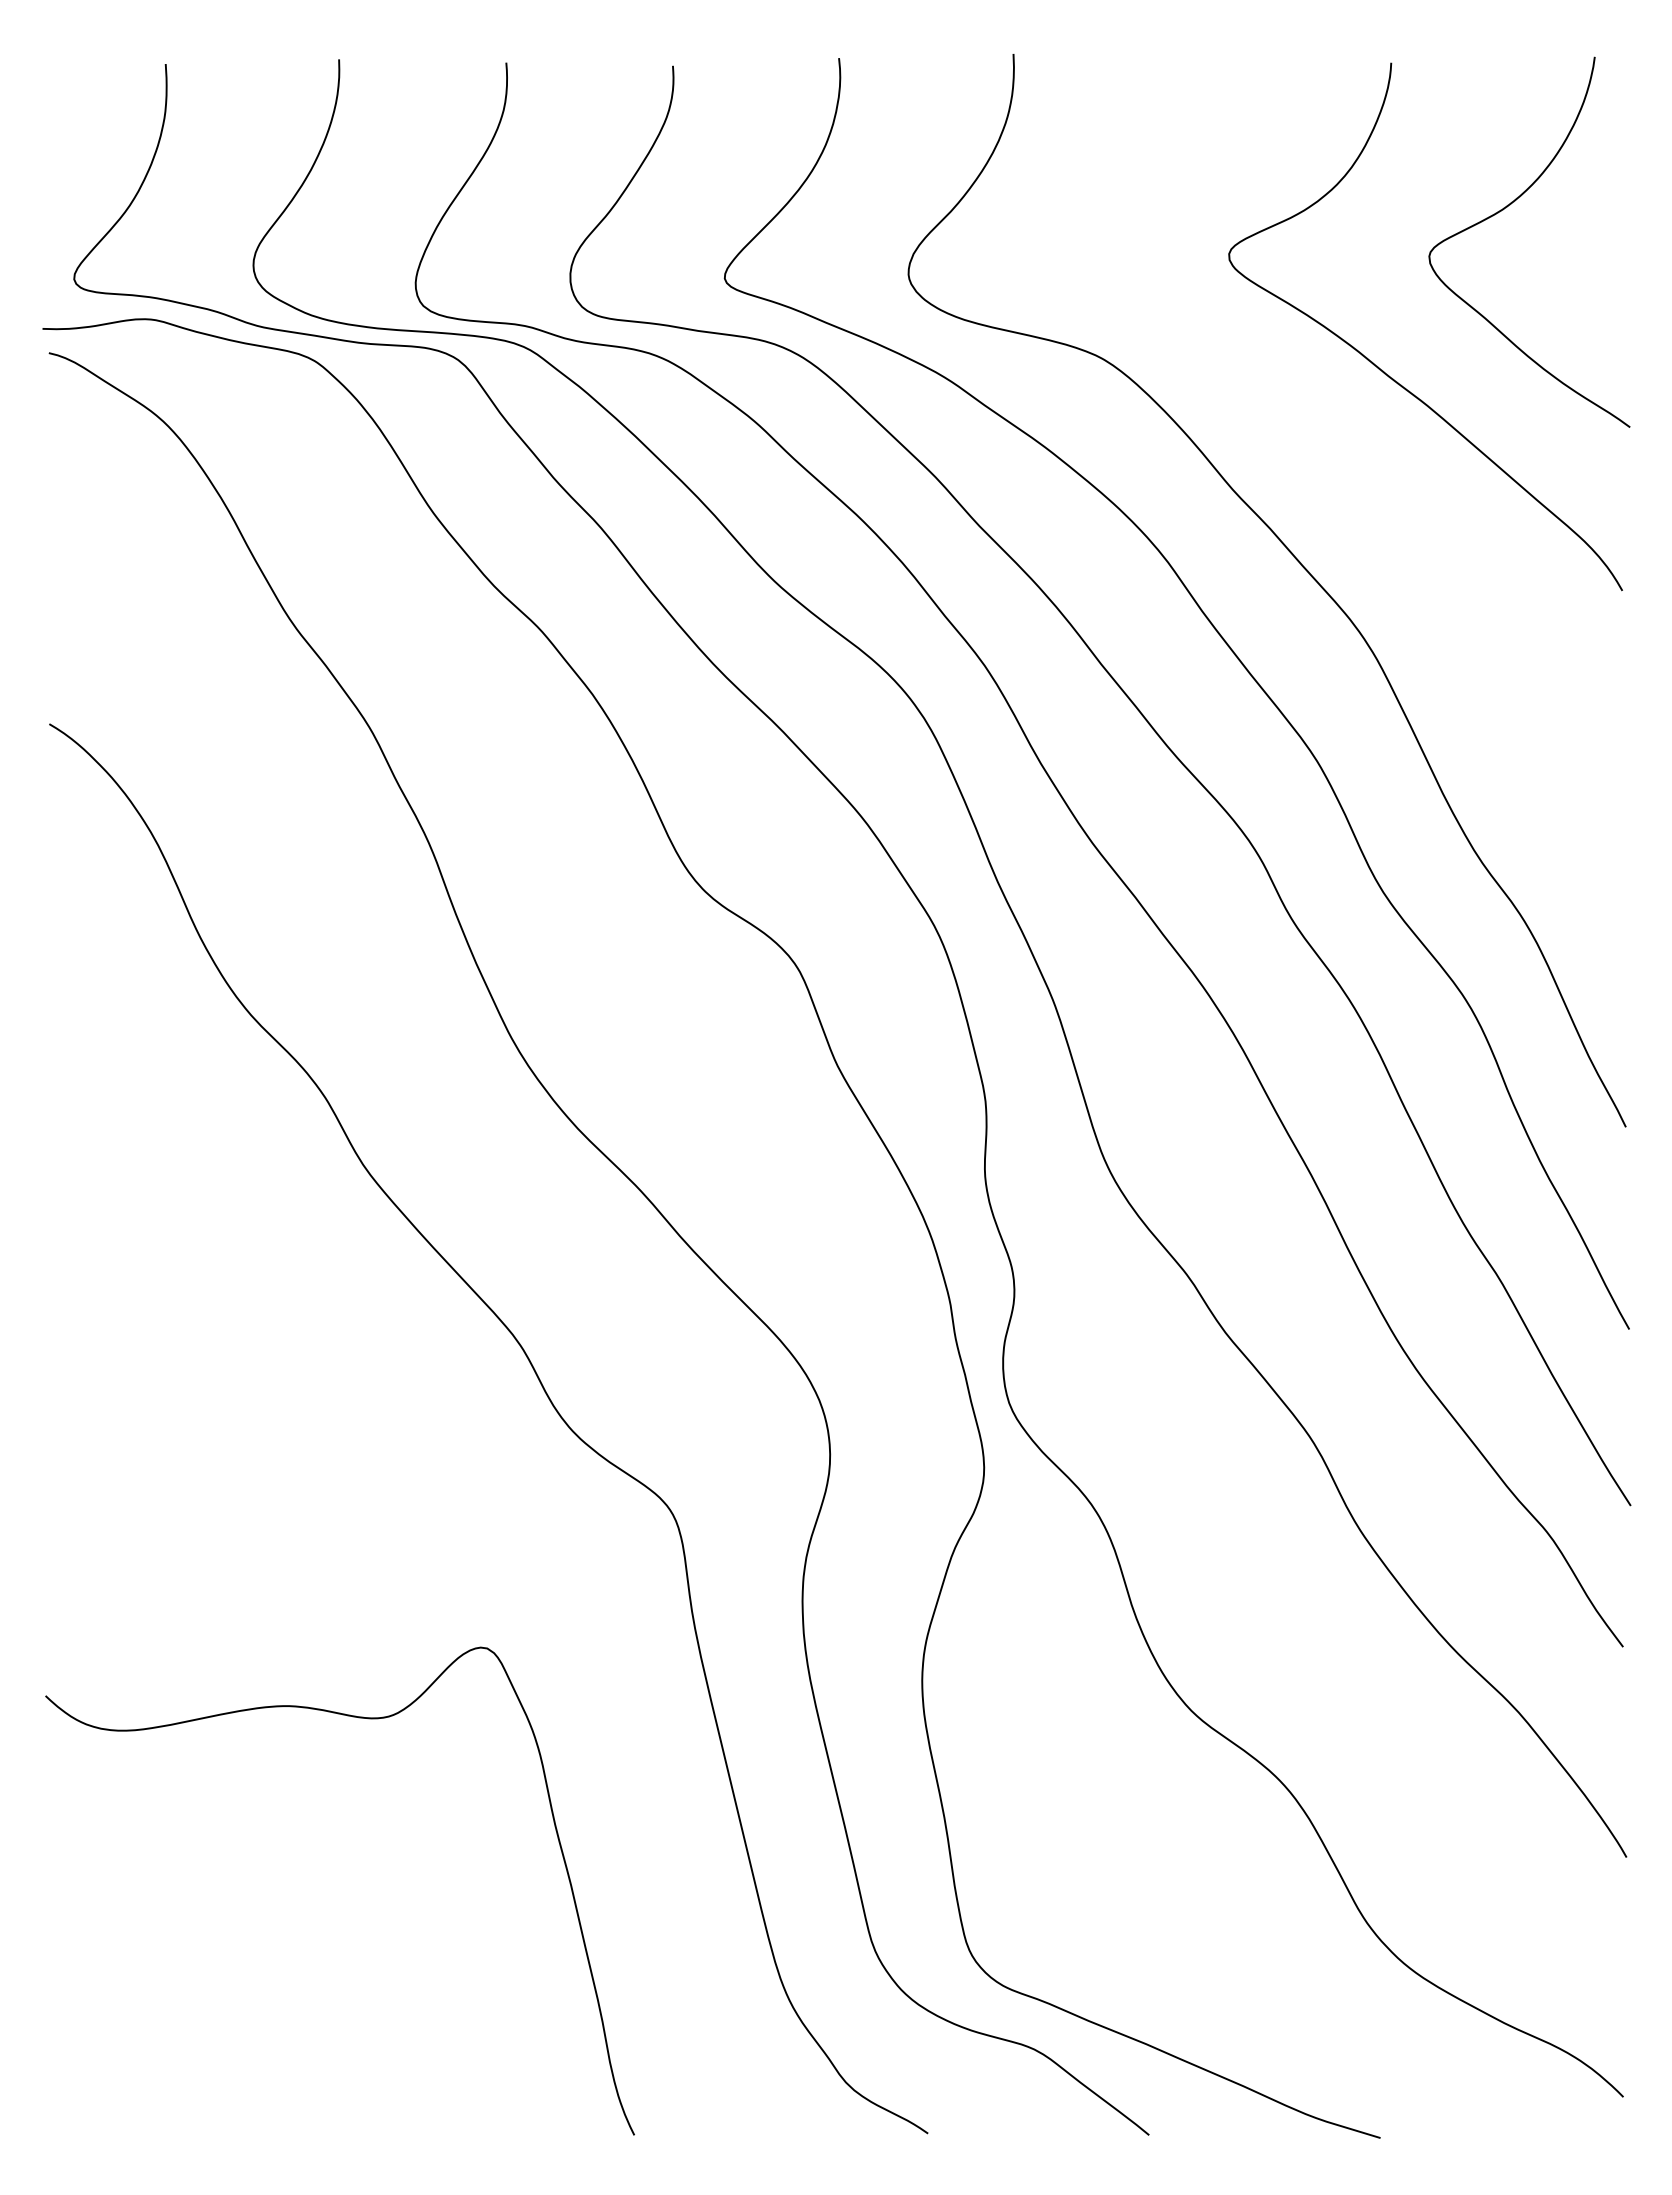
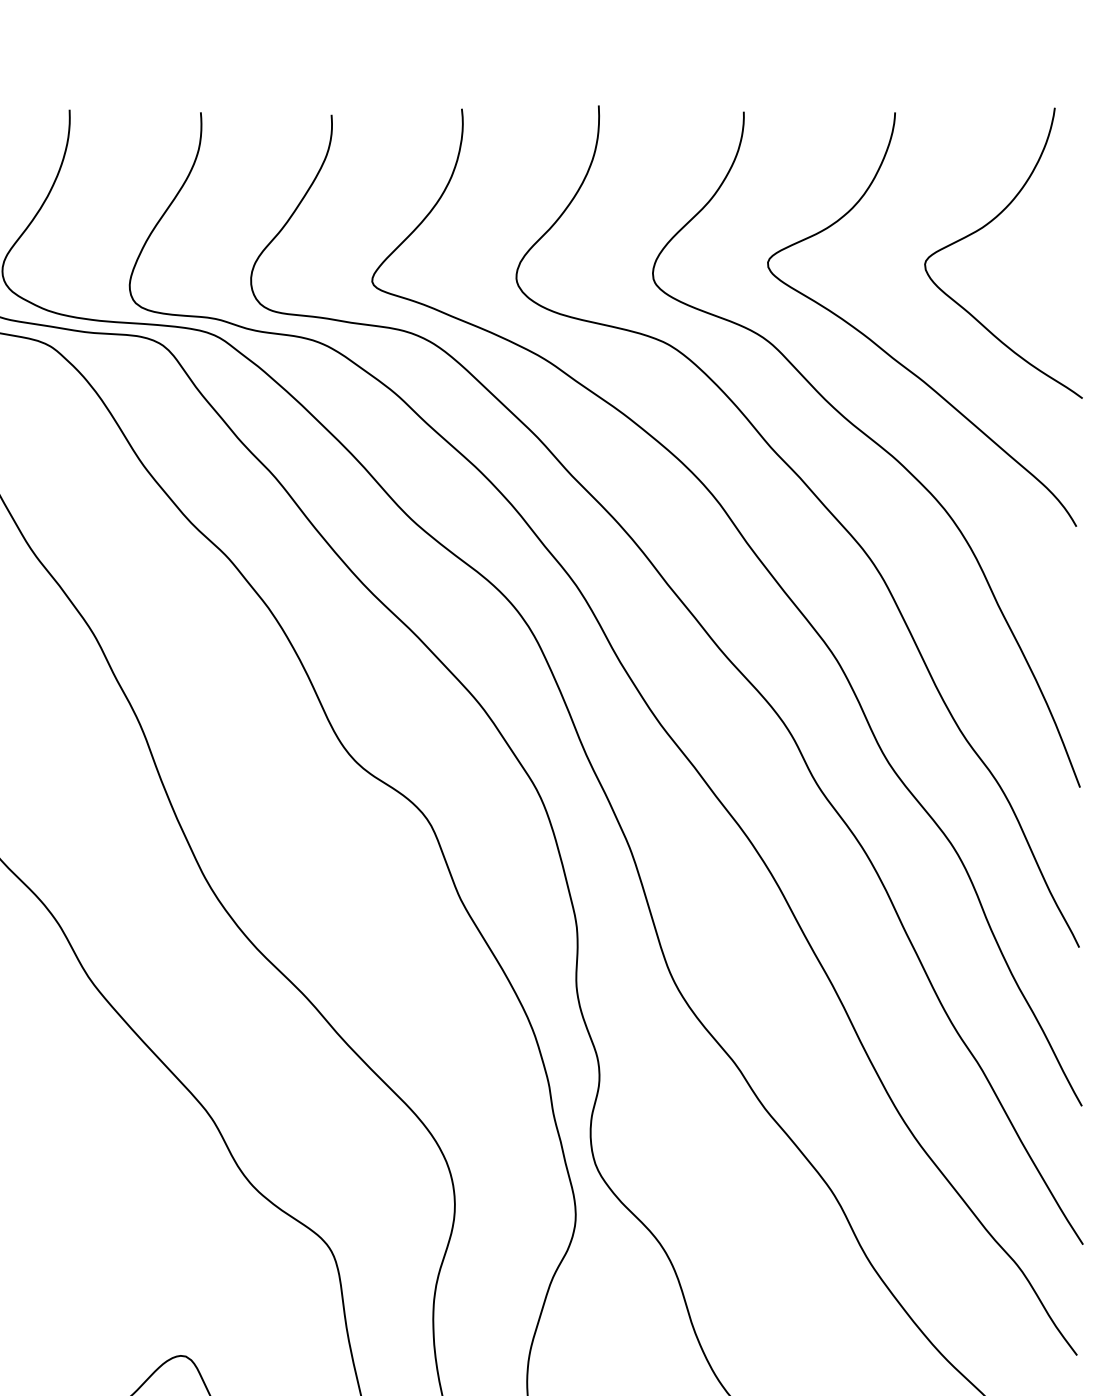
curve: (1360, 480) -> (871, 440), added

